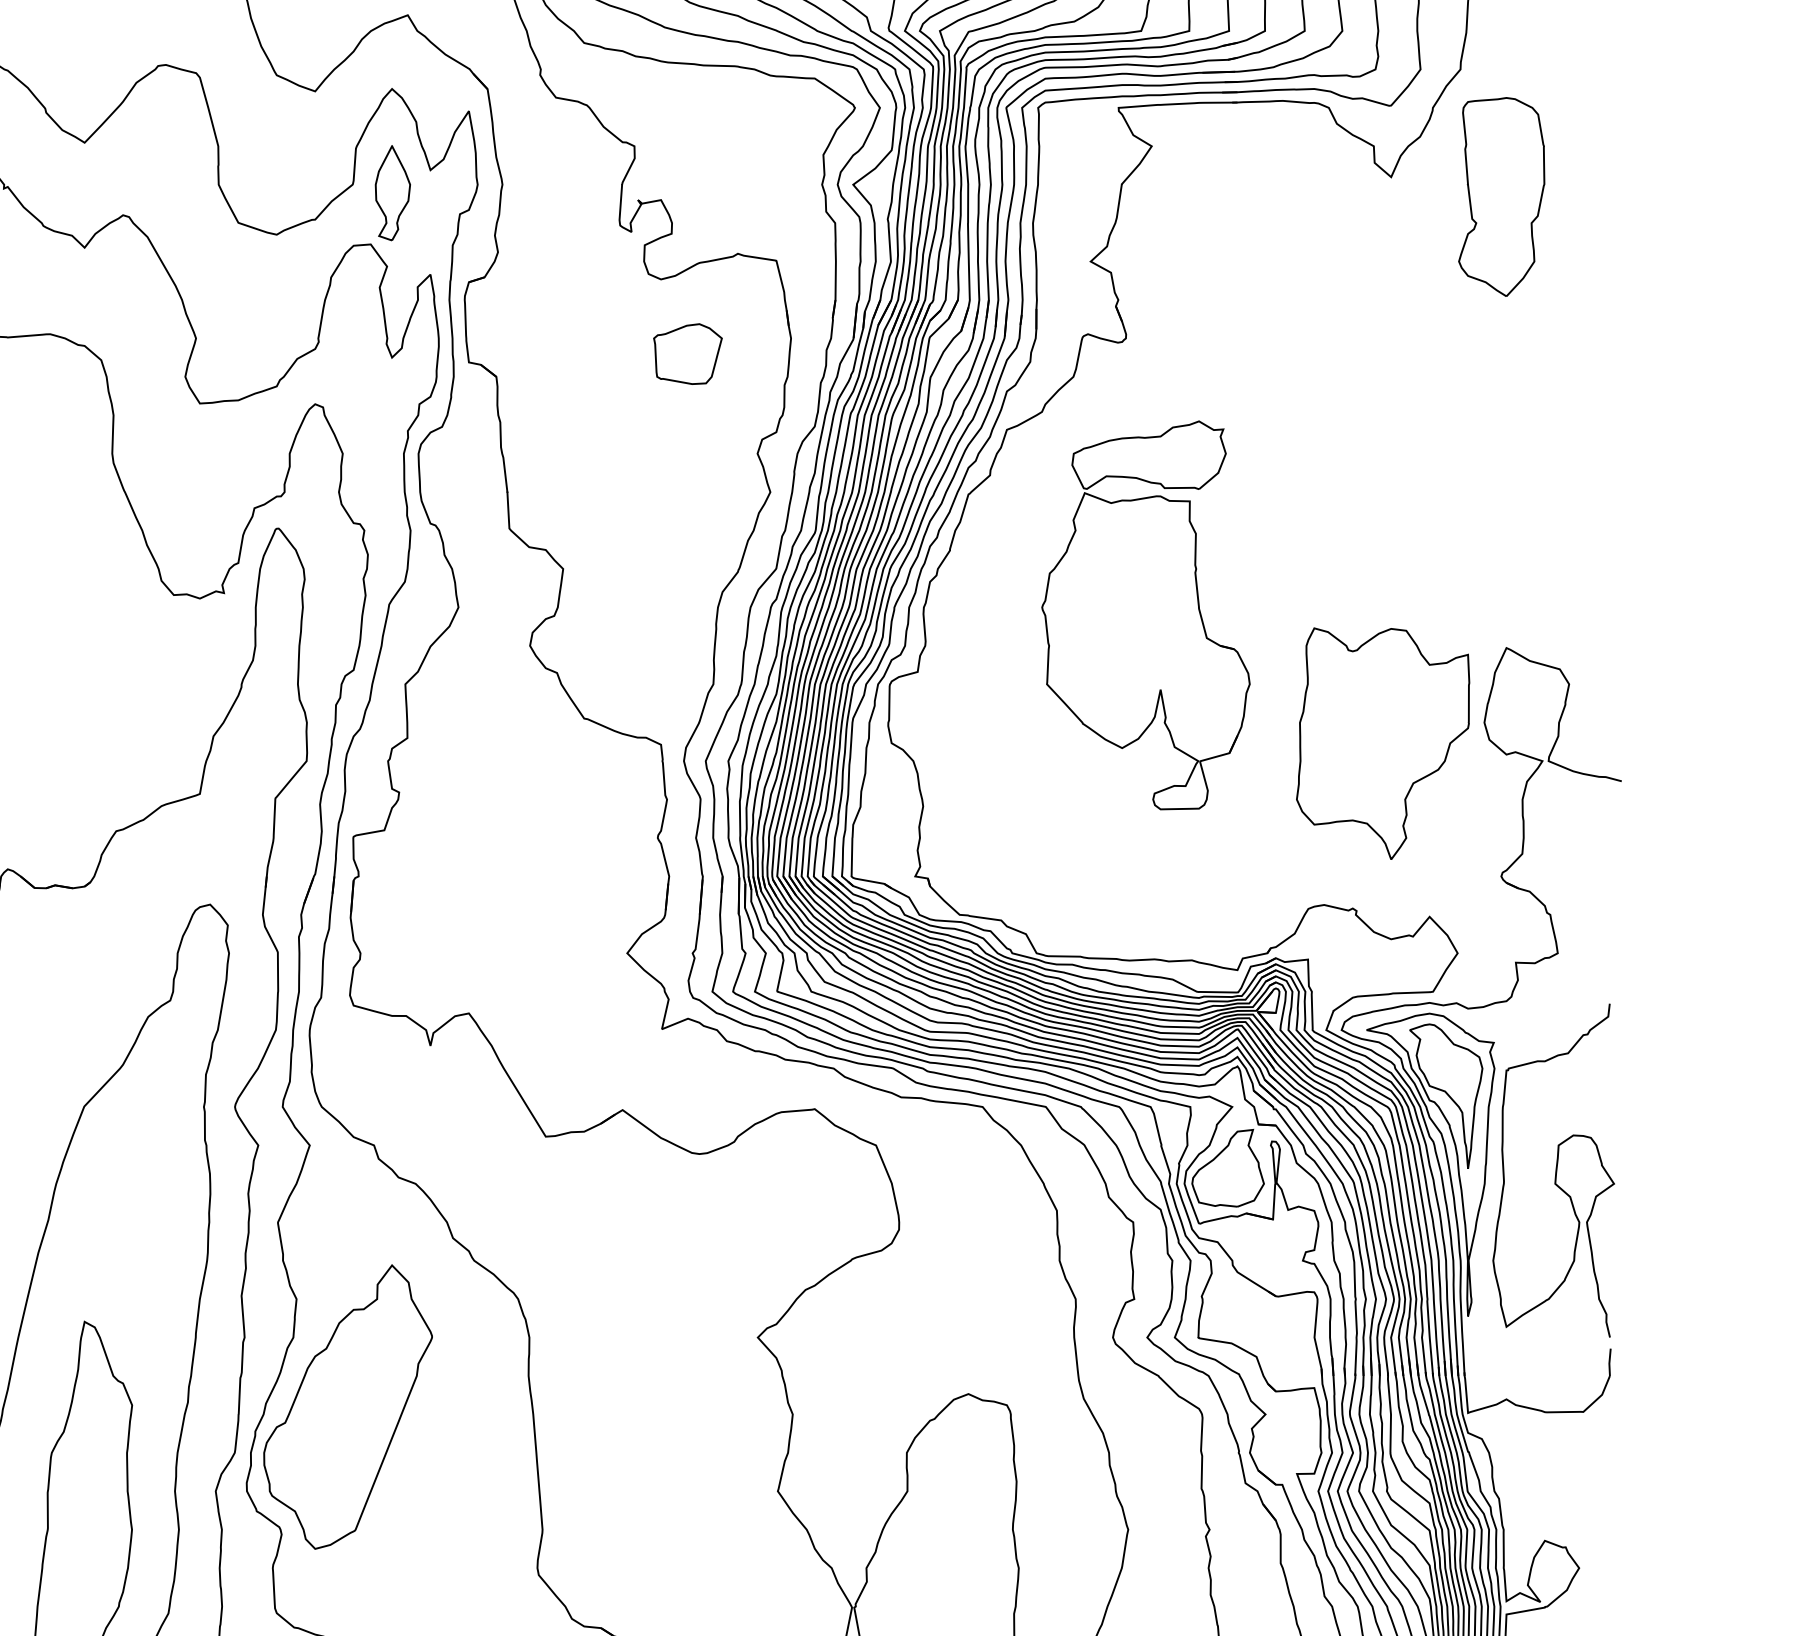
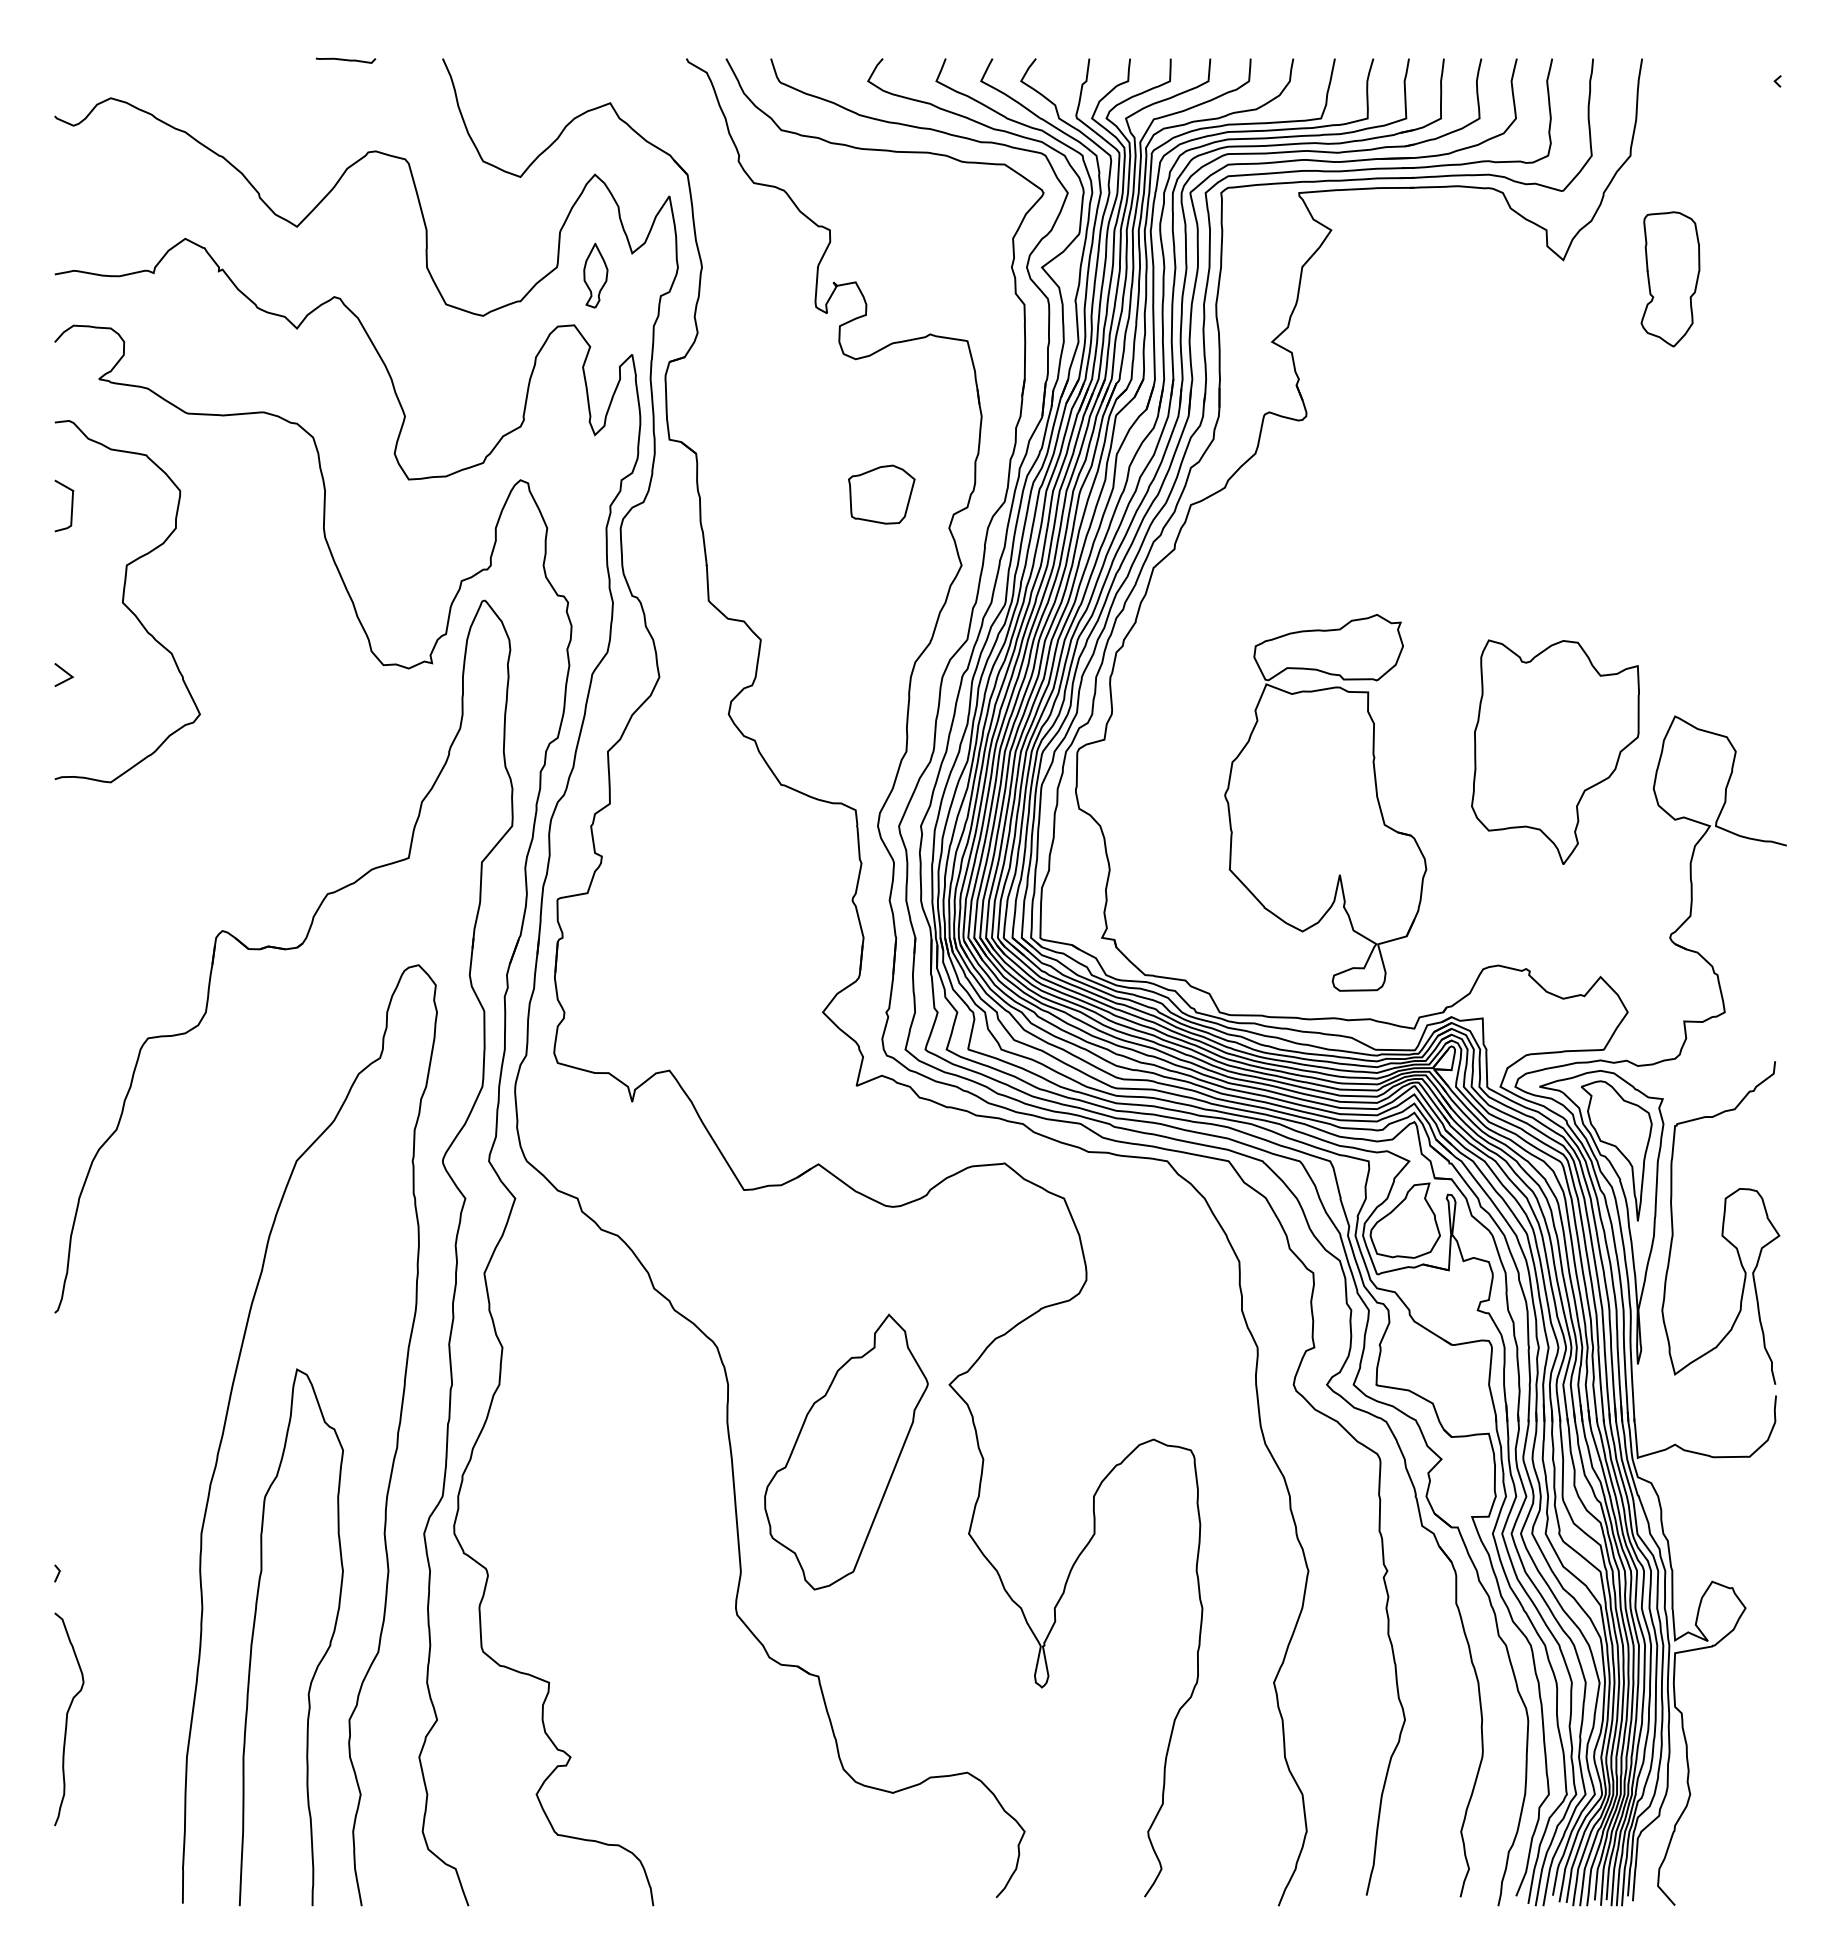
part: (392, 193) -> (595, 275), size x0.7
part: (1501, 197) -> (1670, 279), size x0.7
part: (687, 353) -> (881, 494), moved
part: (1145, 615) -> (1325, 802), moved
part: (1383, 742) -> (1555, 751), moved
part: (348, 1406) -> (846, 1451), moved

